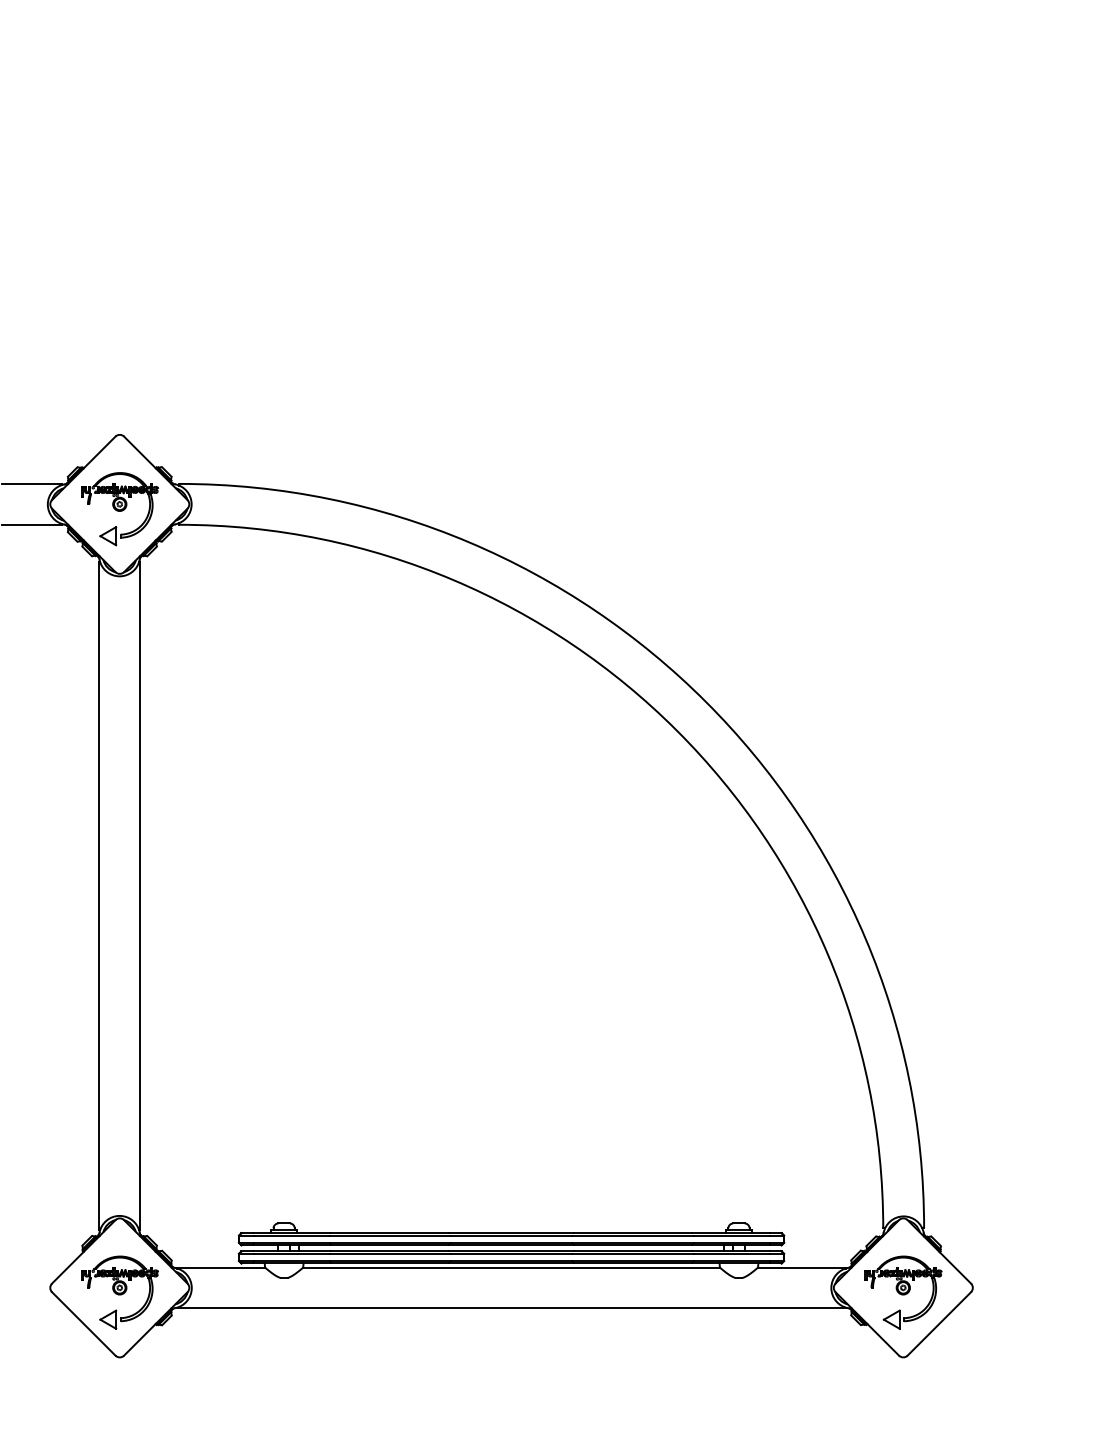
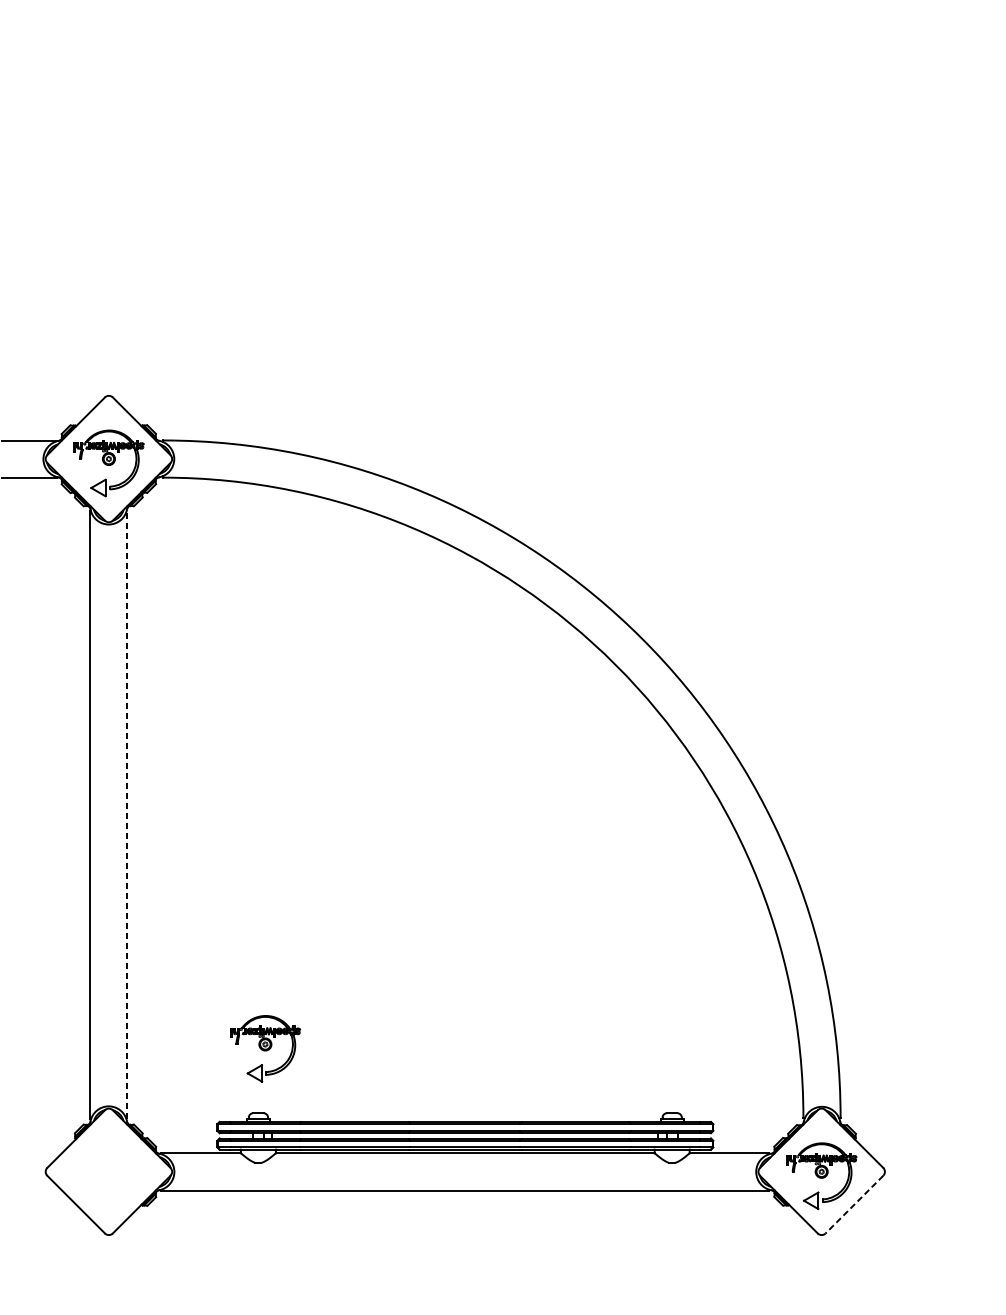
line: (140, 895) -> (127, 814), solid -> dashed
part: (119, 1292) -> (265, 1048), moved
line: (939, 1323) -> (854, 1204), solid -> dashed

